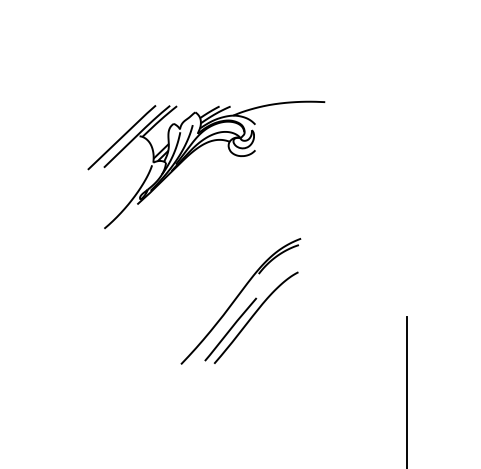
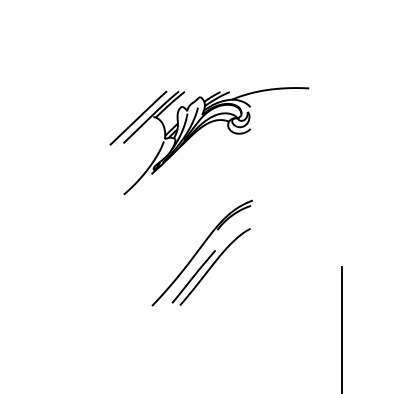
part: (196, 150) -> (201, 128), moved

